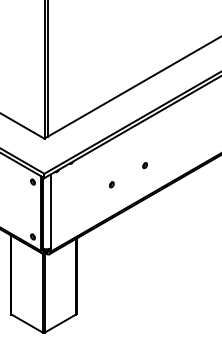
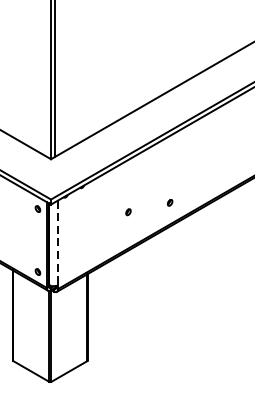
part: (144, 165) -> (169, 202), moved
line: (50, 211) -> (58, 242), solid -> dashed

